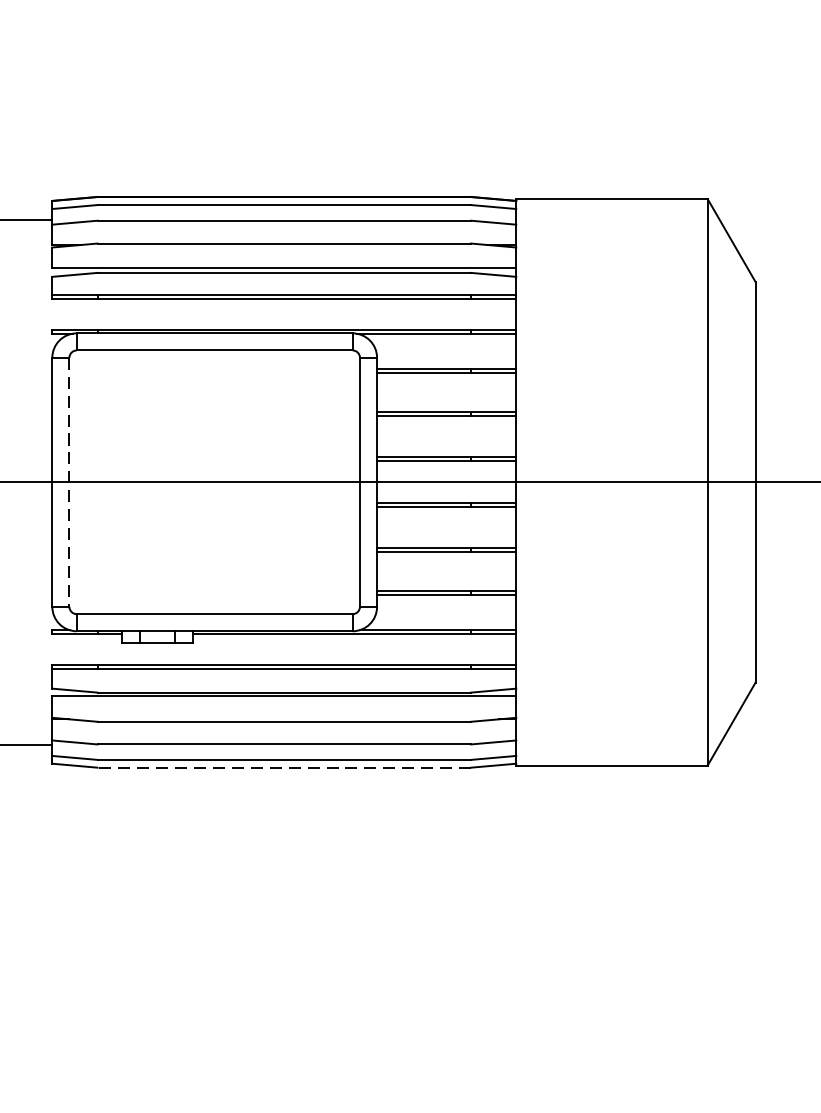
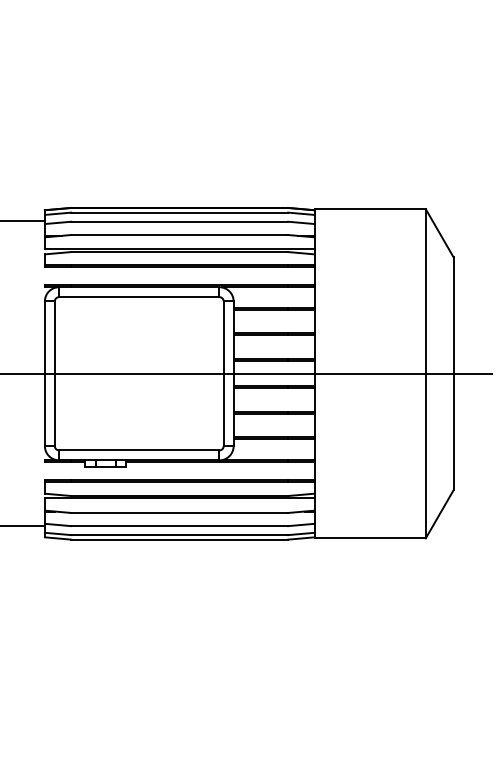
line: (68, 483) -> (54, 374), dashed -> solid
line: (283, 767) -> (179, 539), dashed -> solid

